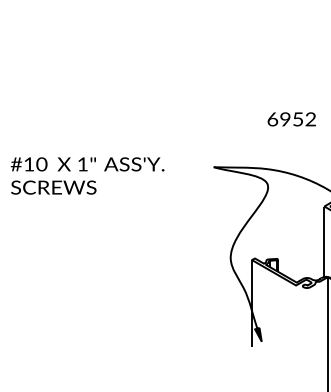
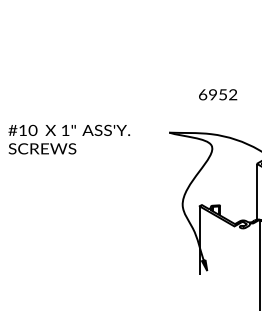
text: (292, 119) -> (218, 94), moved

